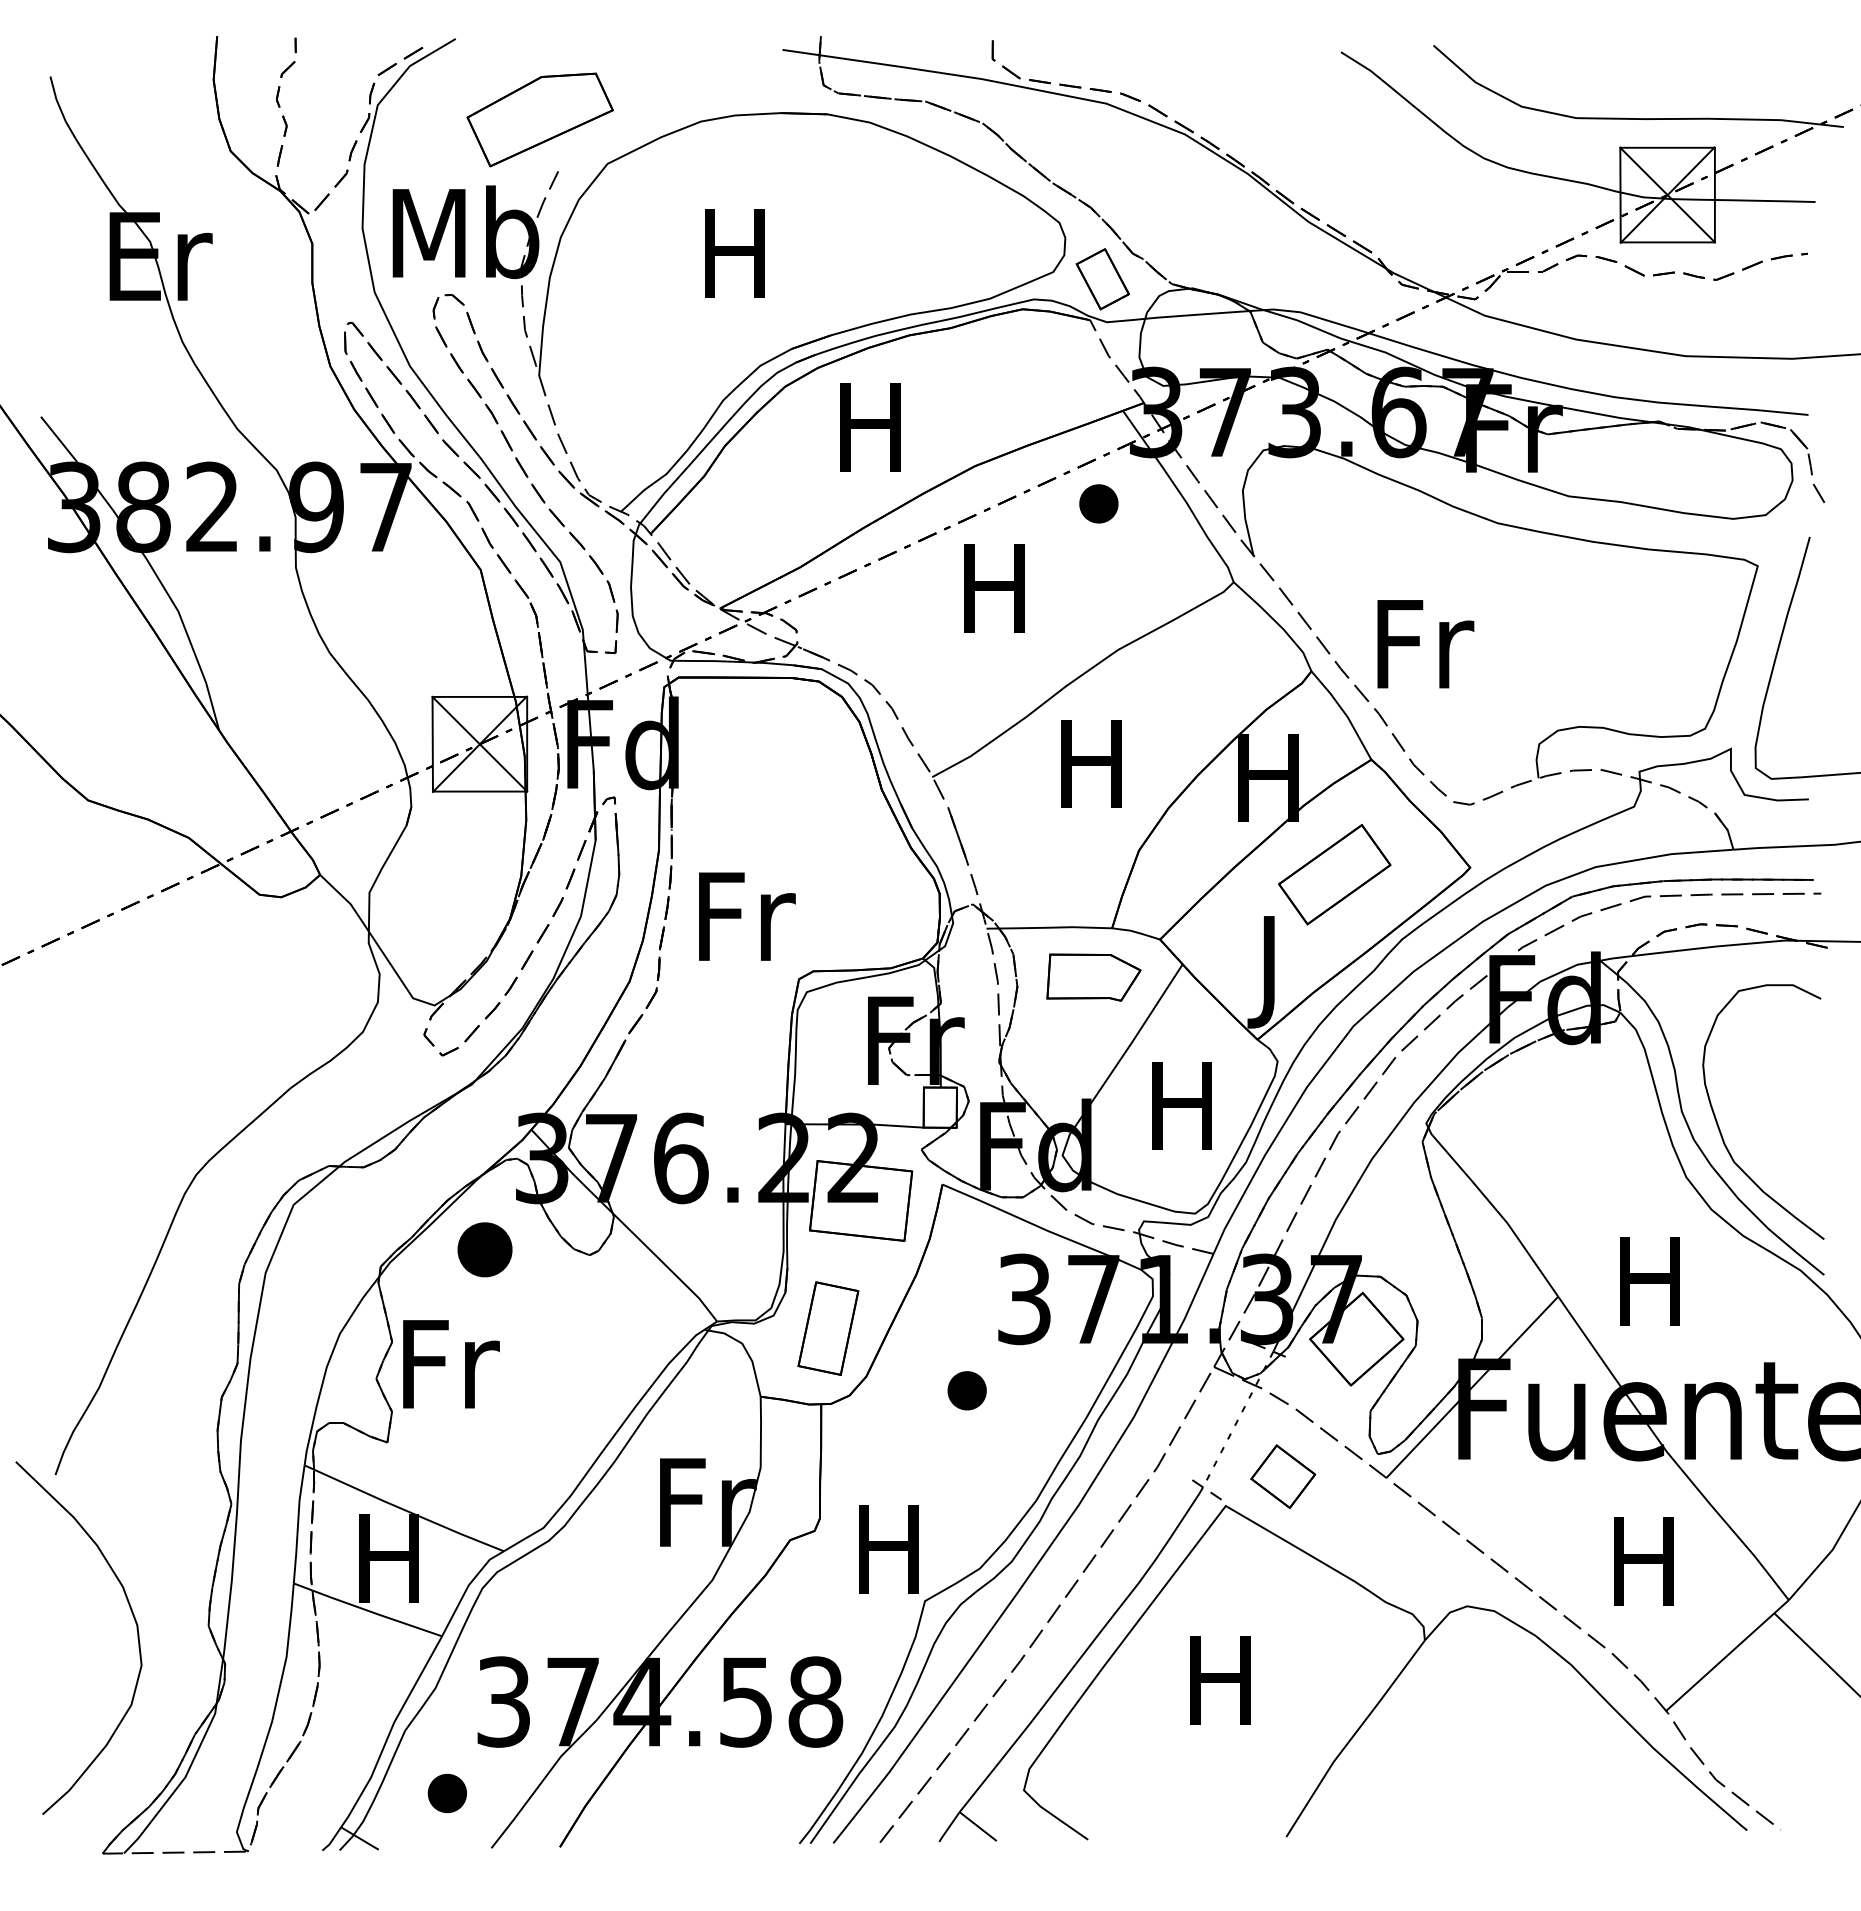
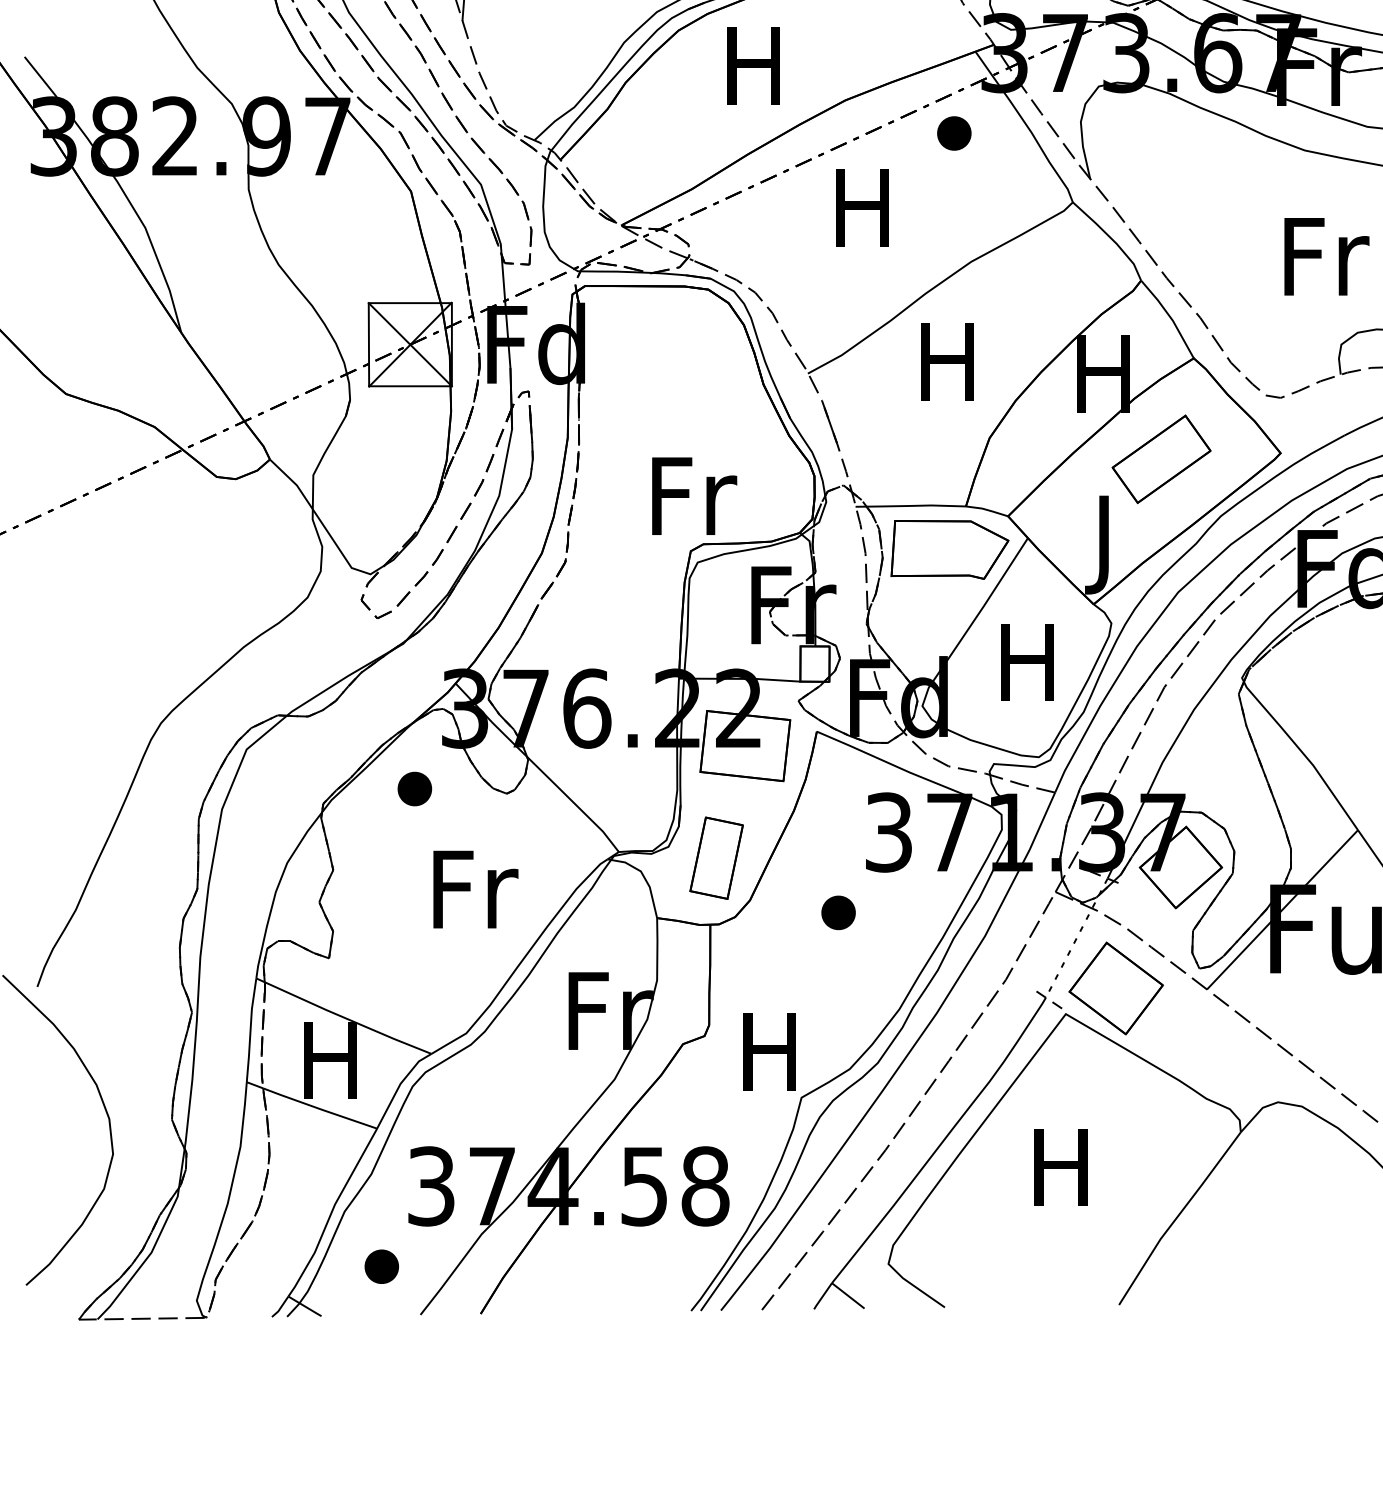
text: (1425, 644) -> (1326, 257), moved
text: (747, 916) -> (694, 496), moved
part: (1093, 977) -> (949, 549), size x1.43
part: (484, 1249) -> (414, 788), size x0.71
text: (451, 1364) -> (475, 889), moved
part: (1283, 1476) -> (1116, 988), size x1.67

